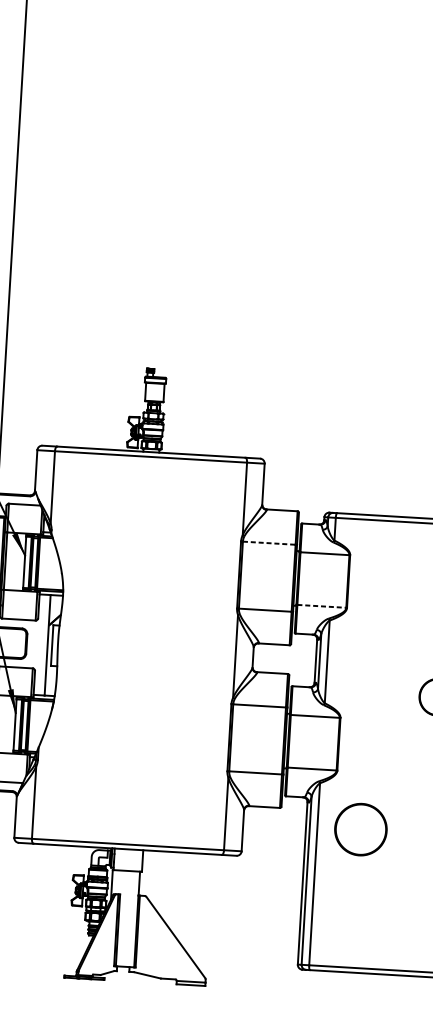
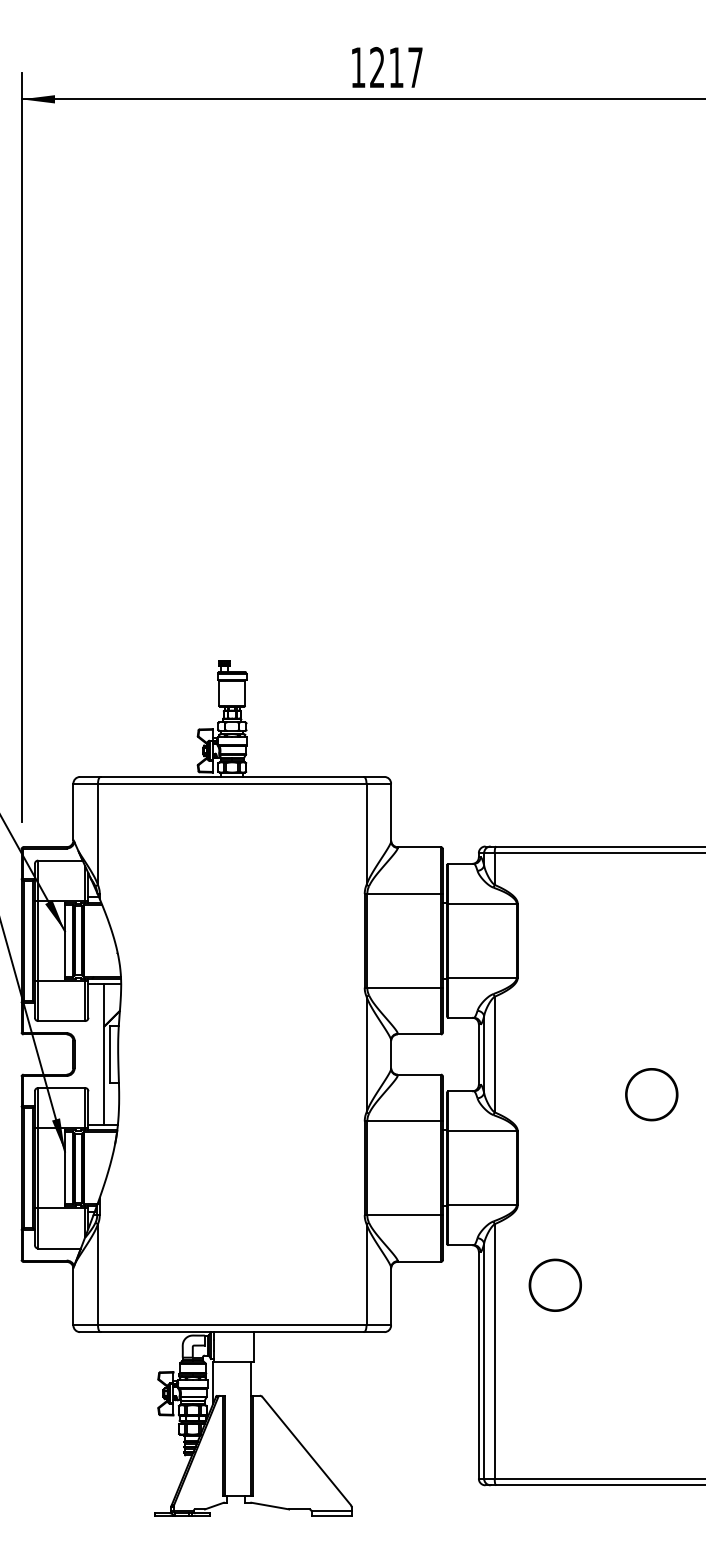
line: (269, 543) -> (404, 894), dashed -> solid
line: (322, 606) -> (483, 977), dashed -> solid
part: (360, 828) -> (554, 1284), size x0.71

